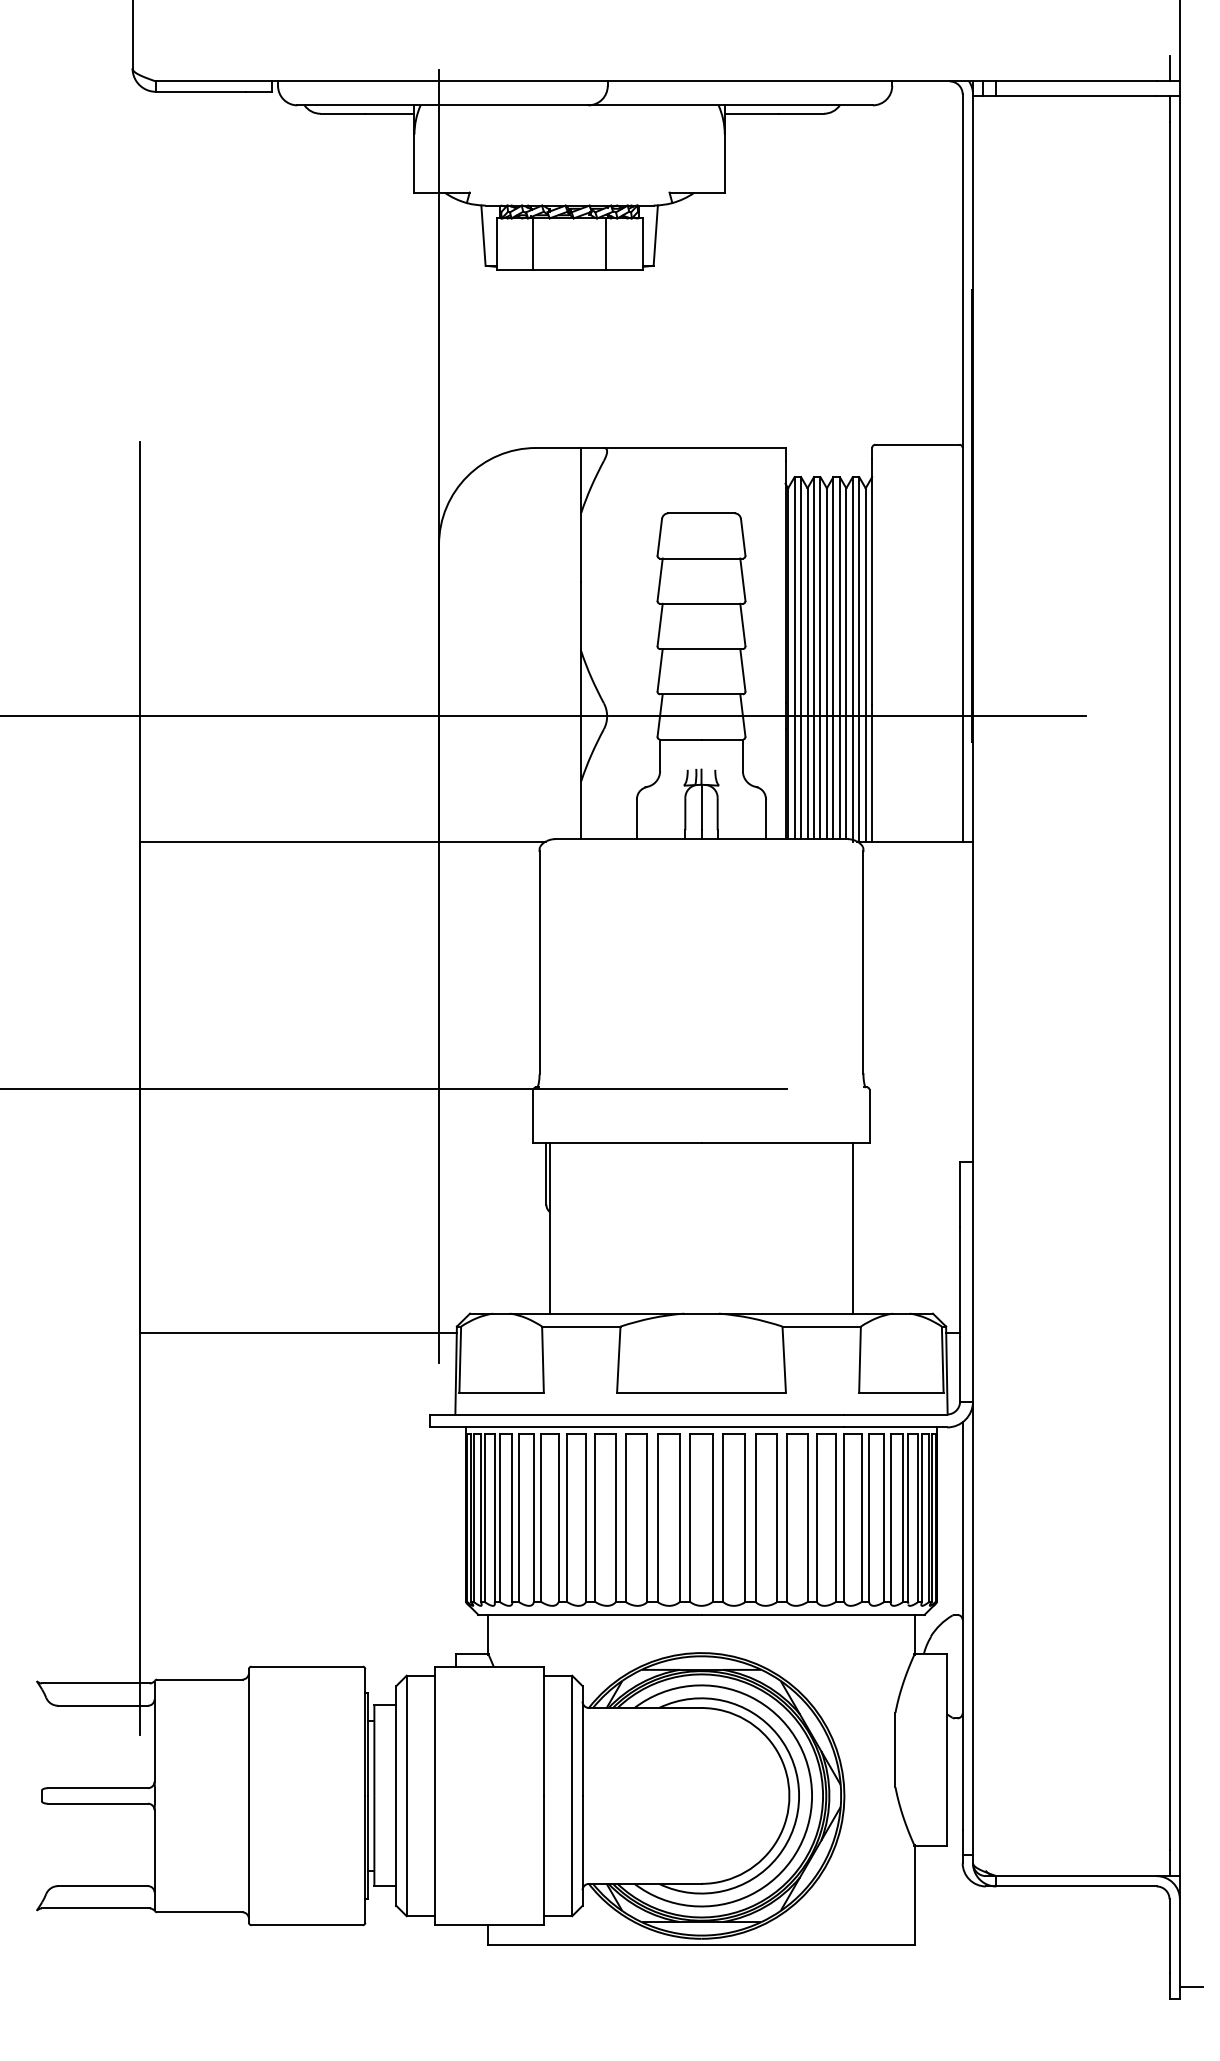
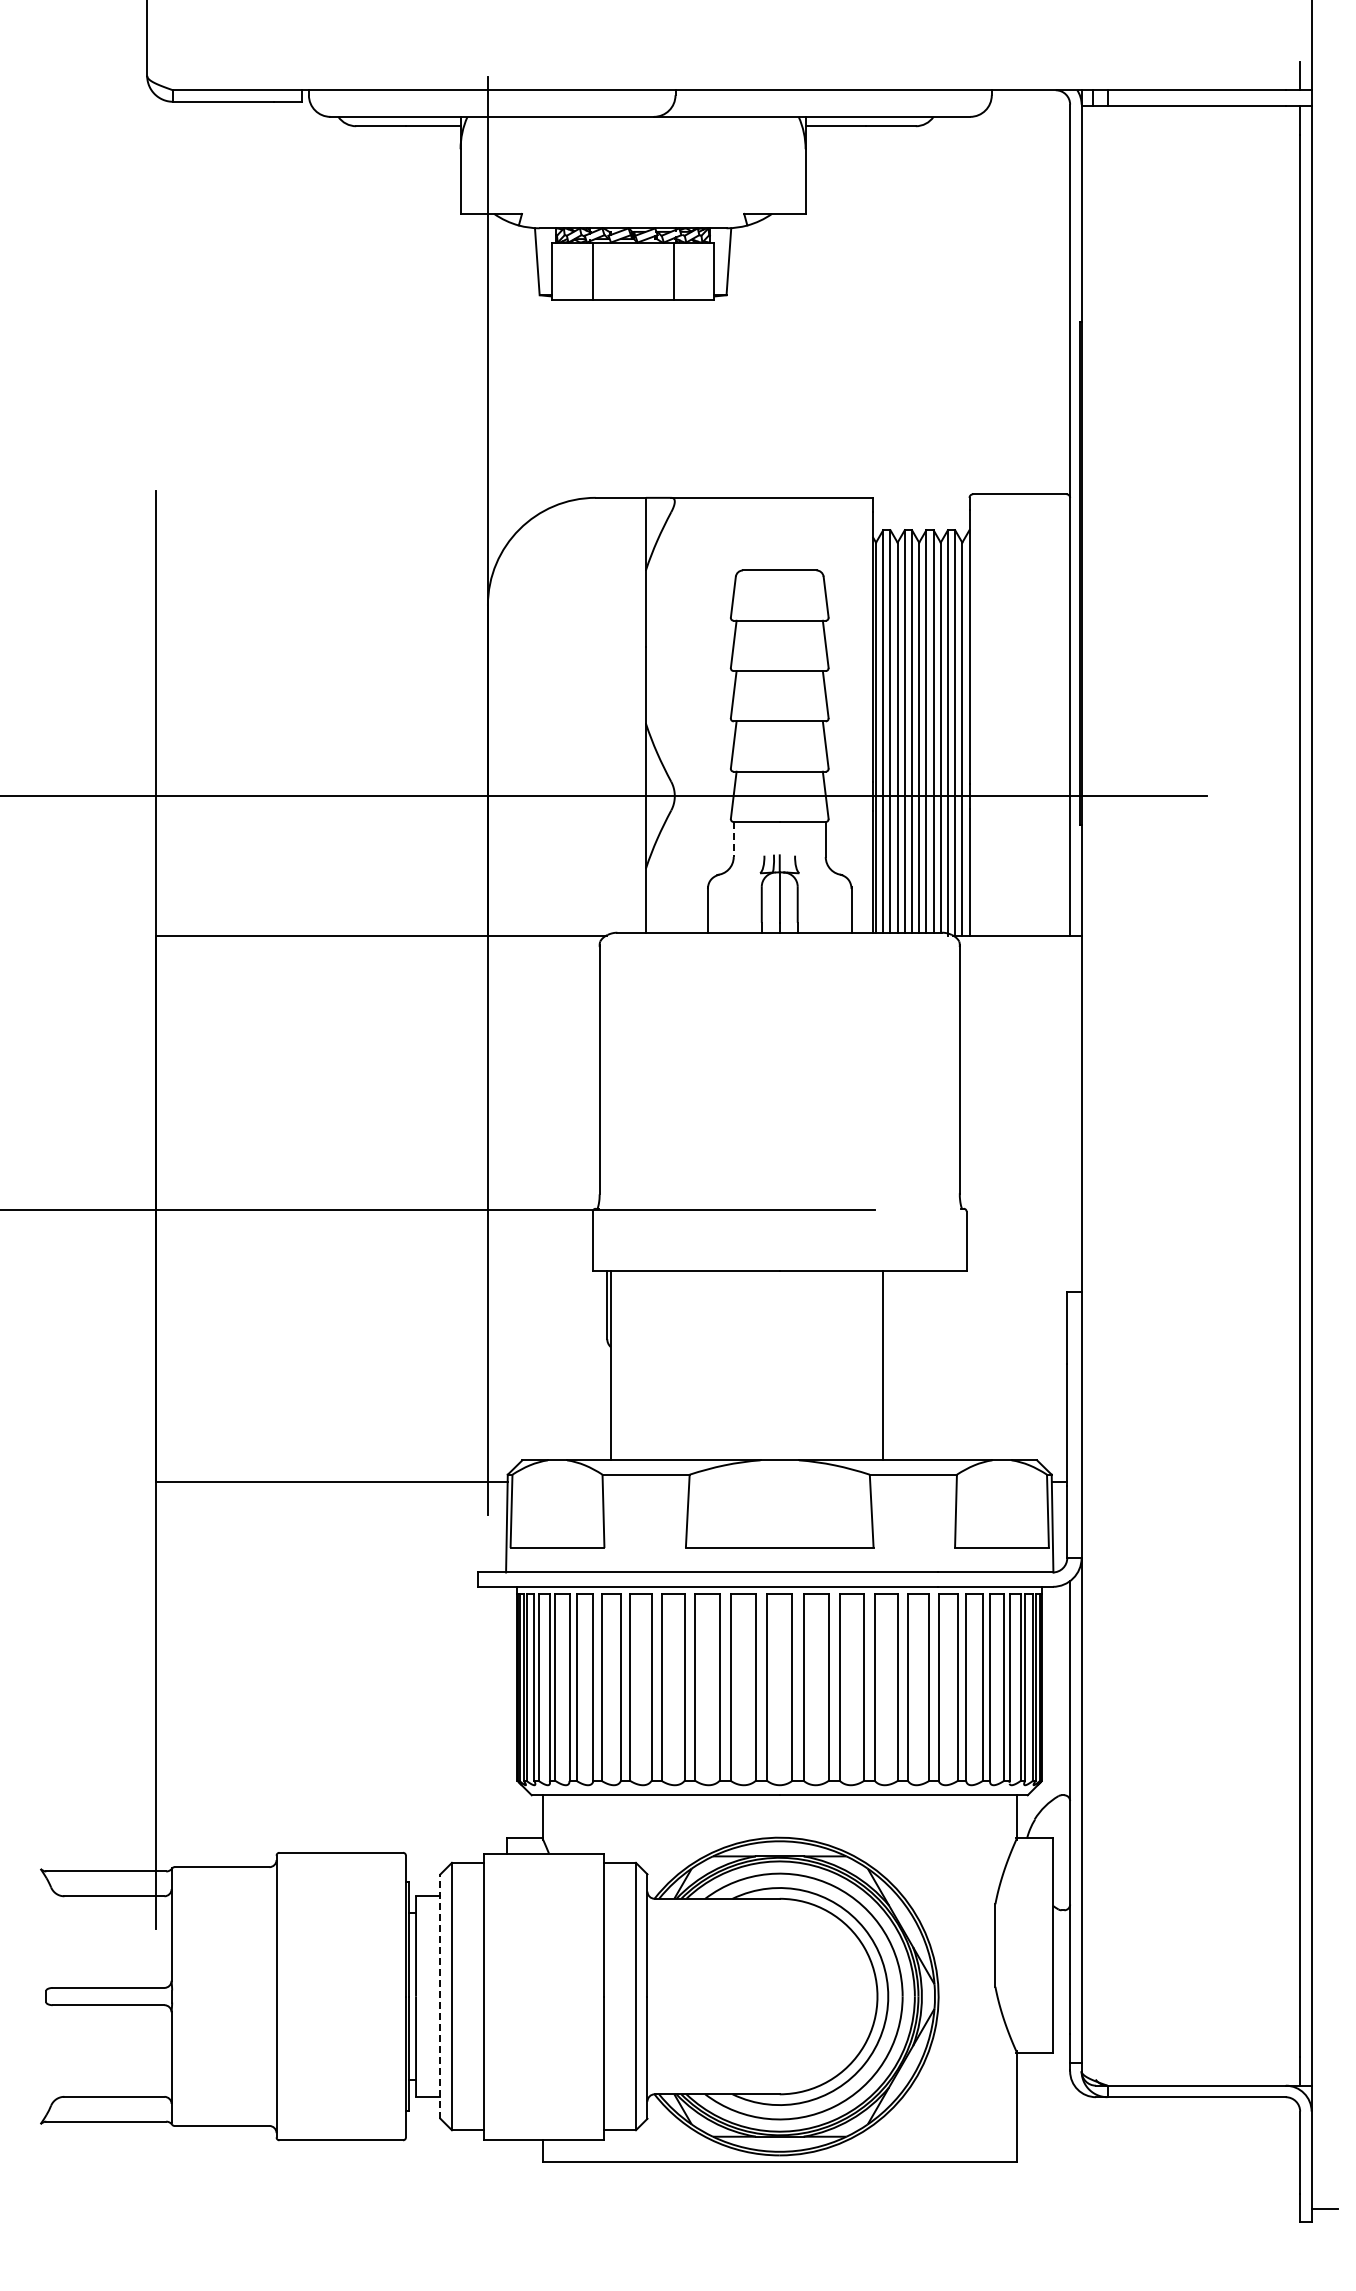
line: (659, 755) -> (733, 839), solid -> dashed
line: (853, 1228) -> (882, 1365), moved
line: (396, 1795) -> (440, 1996), solid -> dashed

